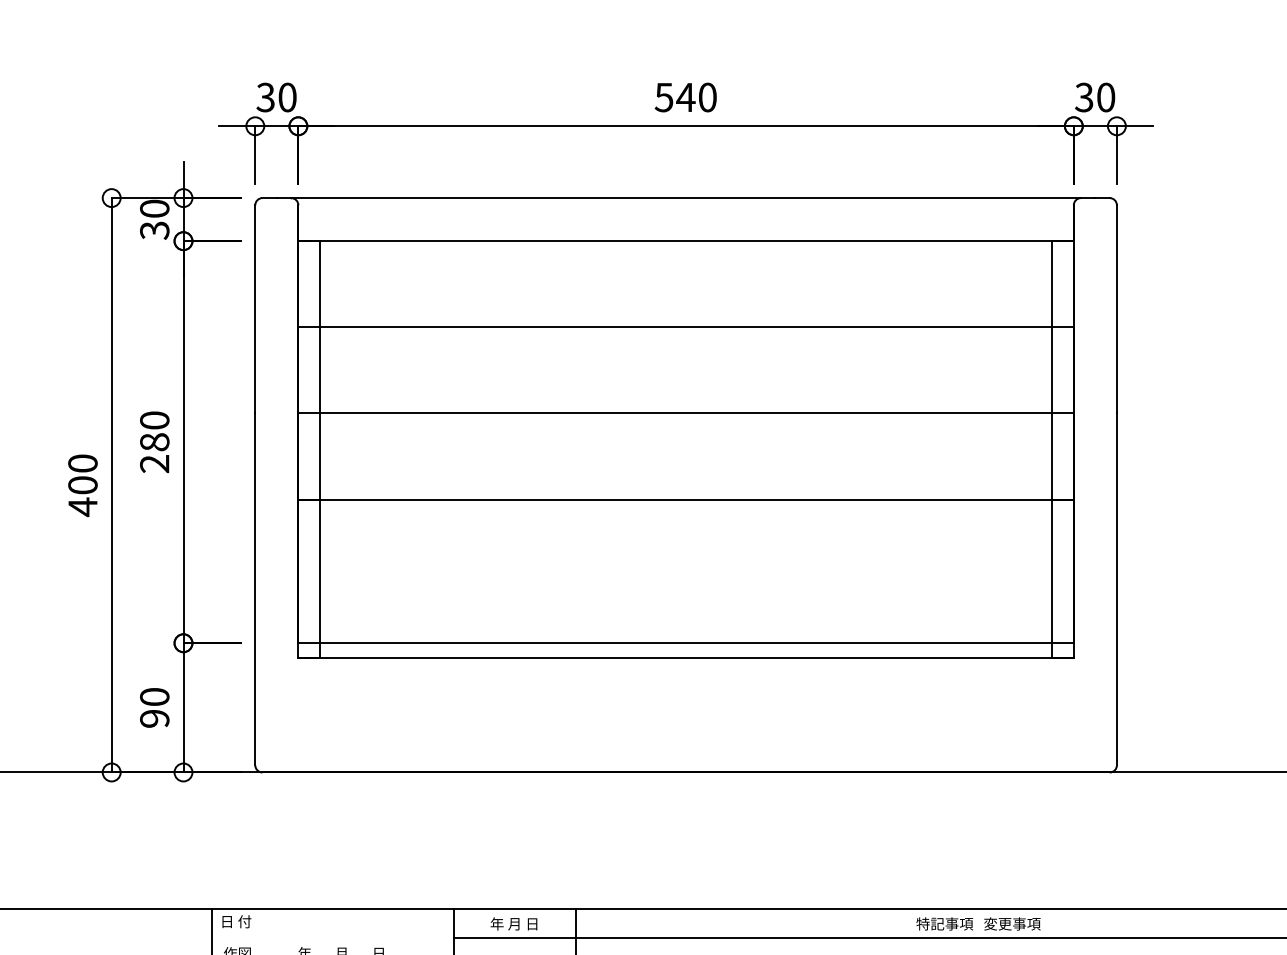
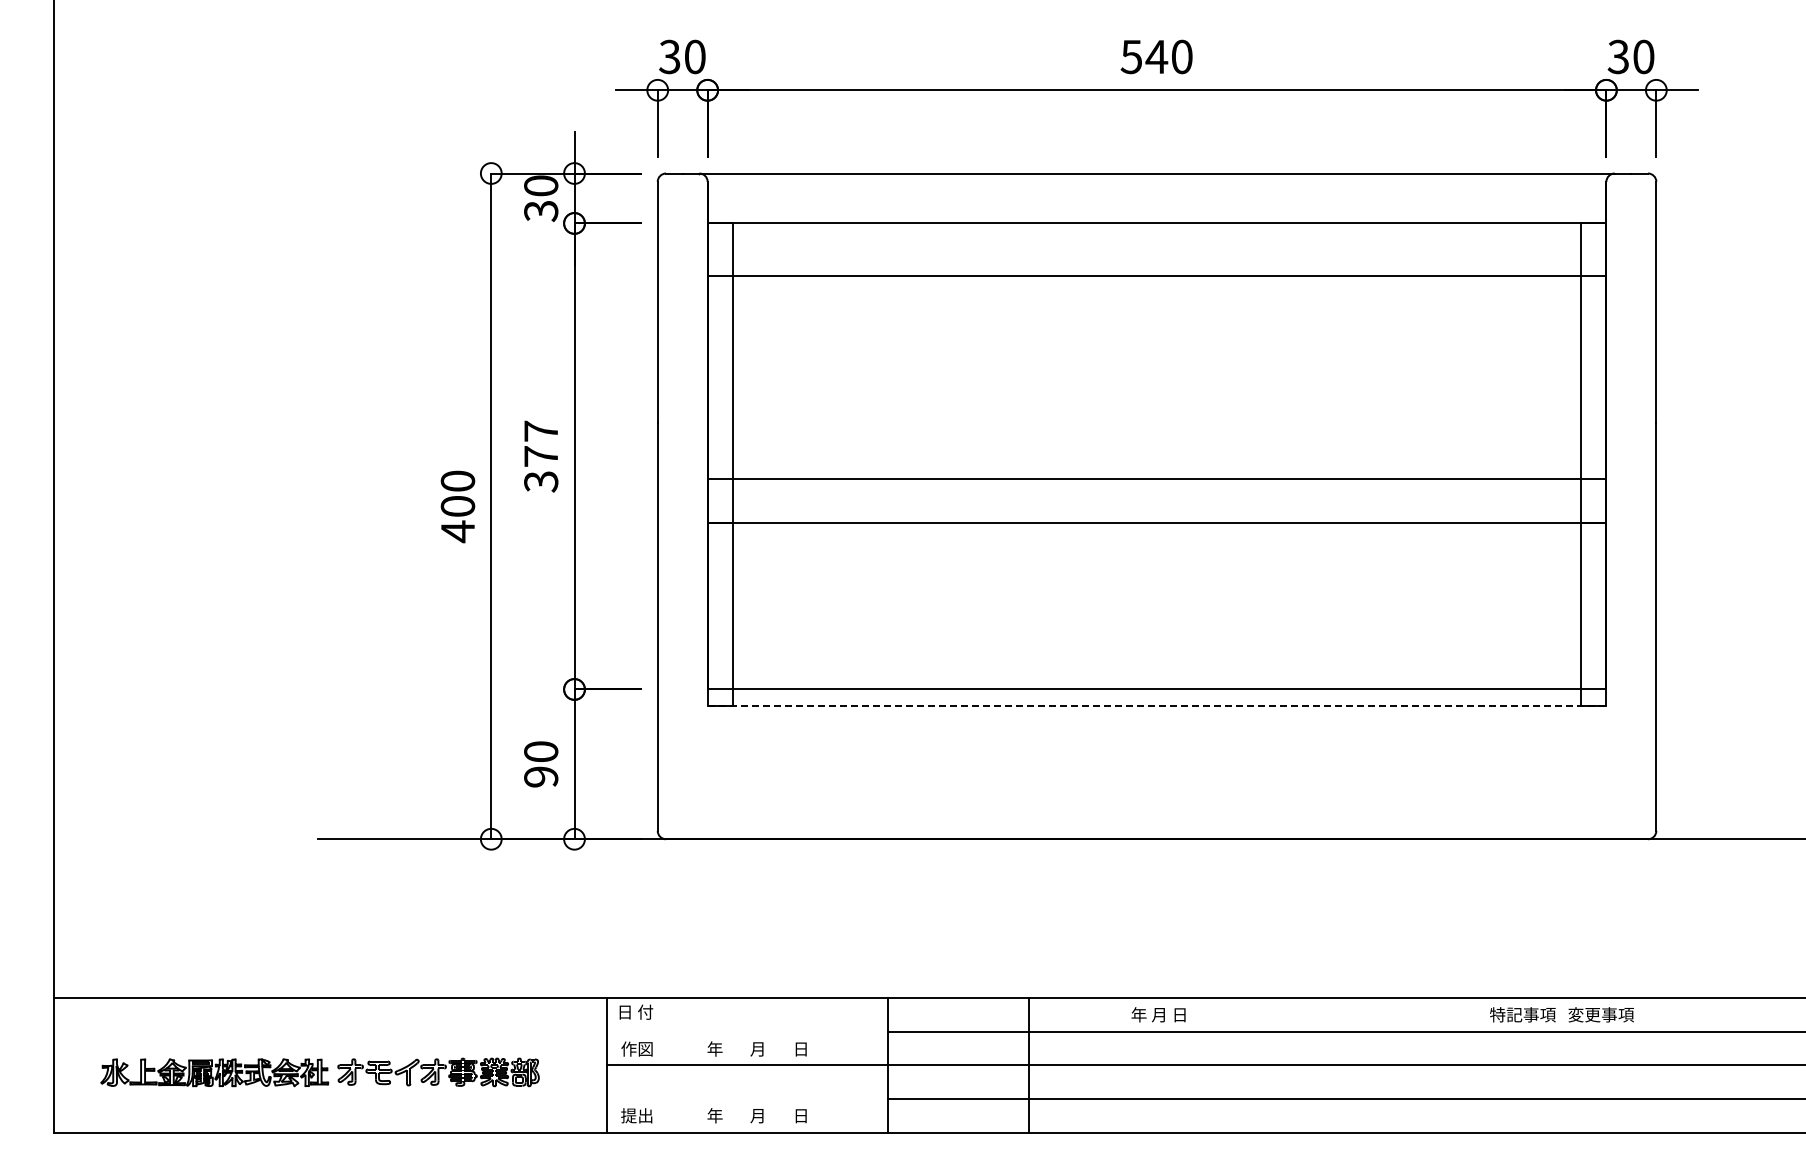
line: (685, 327) -> (1156, 276), moved
line: (685, 413) -> (1156, 479), moved
text: (155, 442) -> (541, 456), 280 -> 377
line: (686, 657) -> (1157, 706), solid -> dashed
text: (513, 923) -> (1158, 1014), moved
text: (978, 923) -> (1561, 1014), moved

